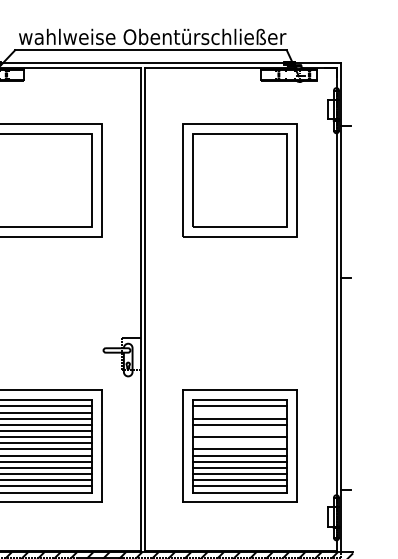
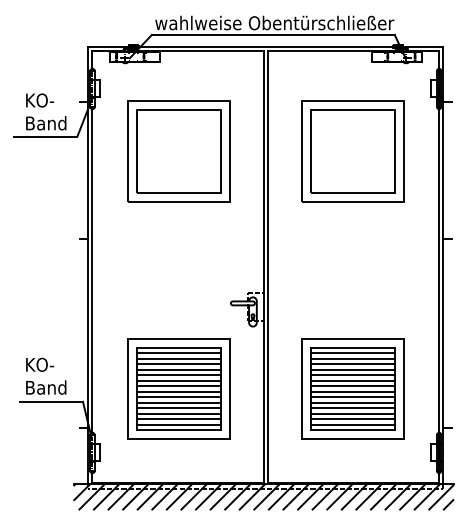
line: (239, 412) -> (352, 358), added
line: (239, 431) -> (352, 375), added
line: (239, 443) -> (352, 386), added

